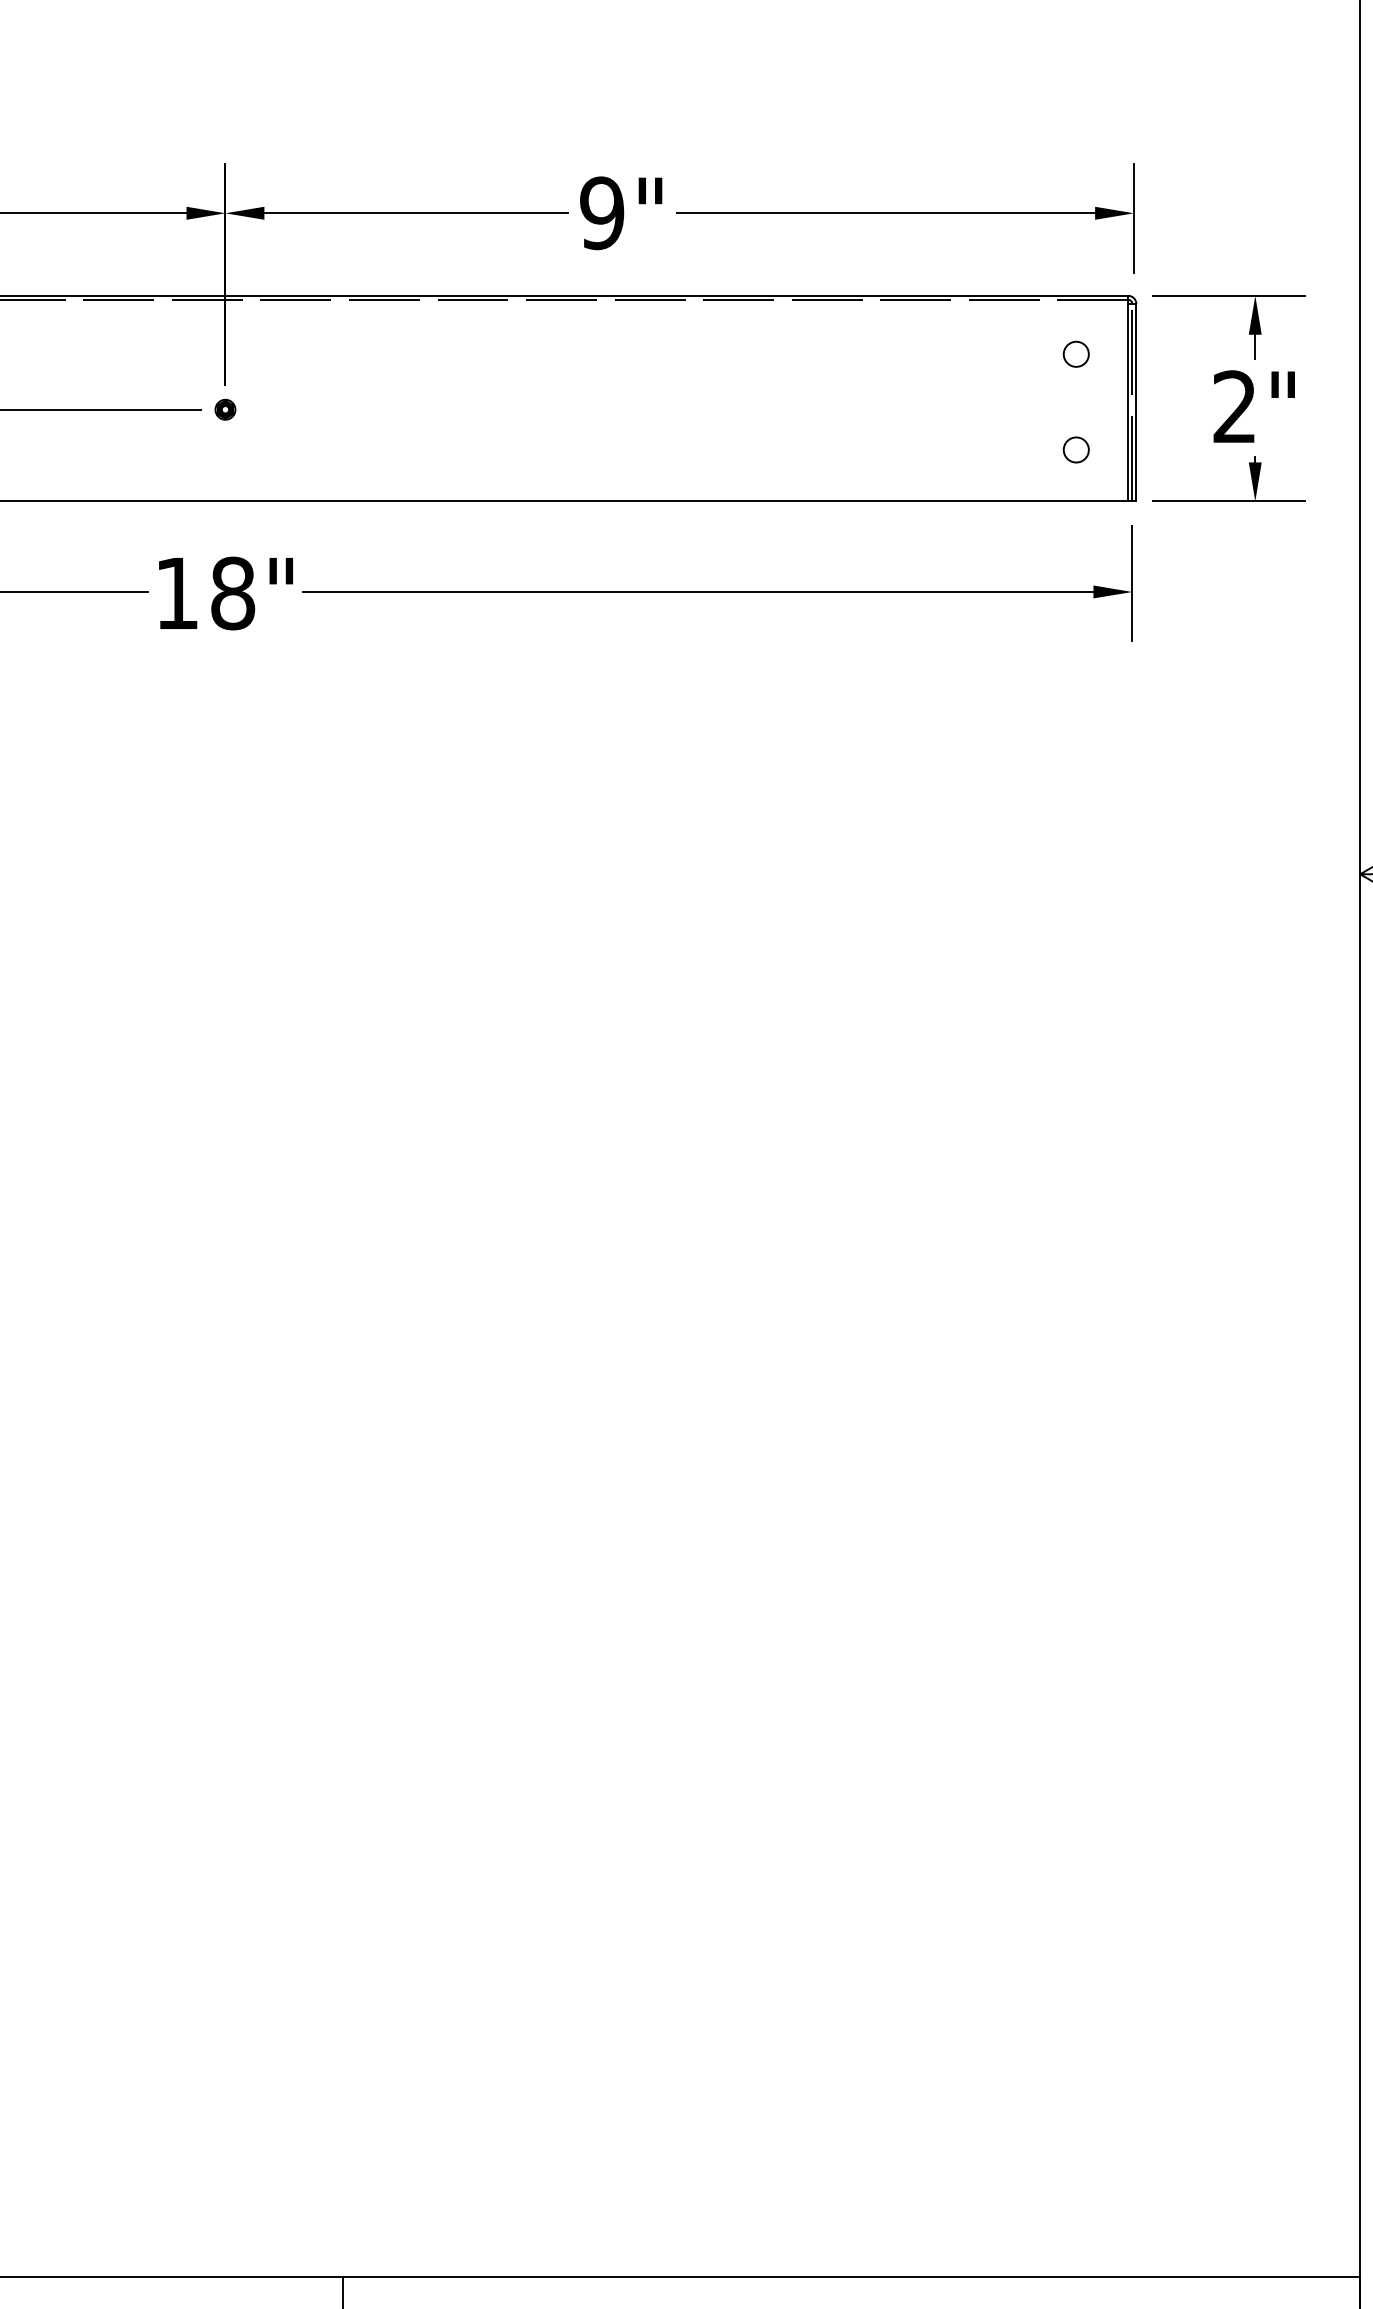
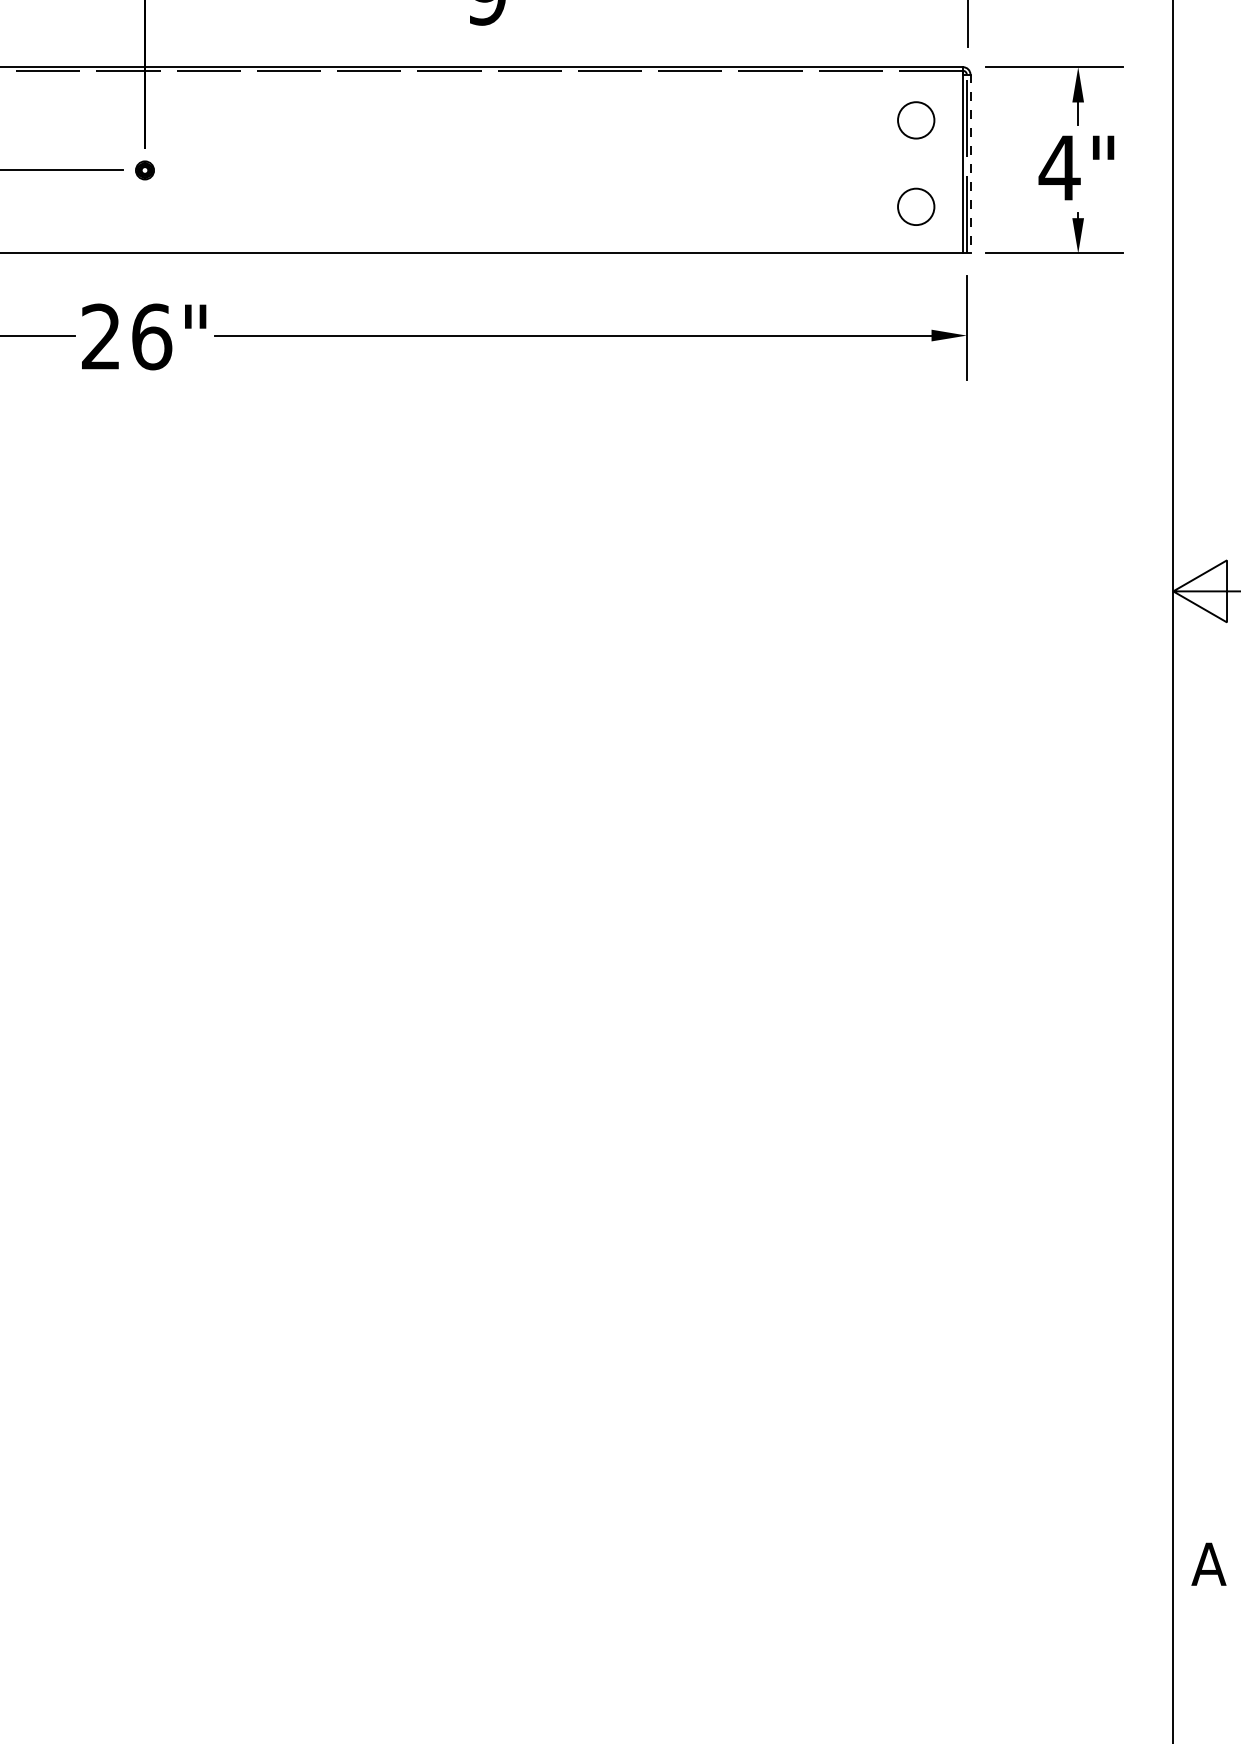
circle: (1075, 353) -> (915, 119), size x1.6
line: (1136, 402) -> (970, 163), solid -> dashed
text: (1234, 406) -> (1059, 167), 2" -> 4"
circle: (1075, 449) -> (915, 206), size x1.6
text: (205, 593) -> (126, 336), 18" -> 26"

